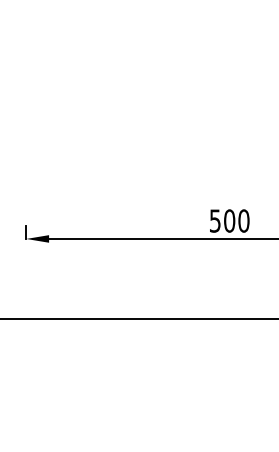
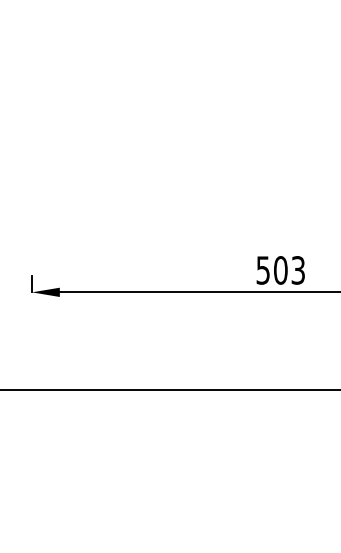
text: (244, 221) -> (298, 270), 500 -> 503

